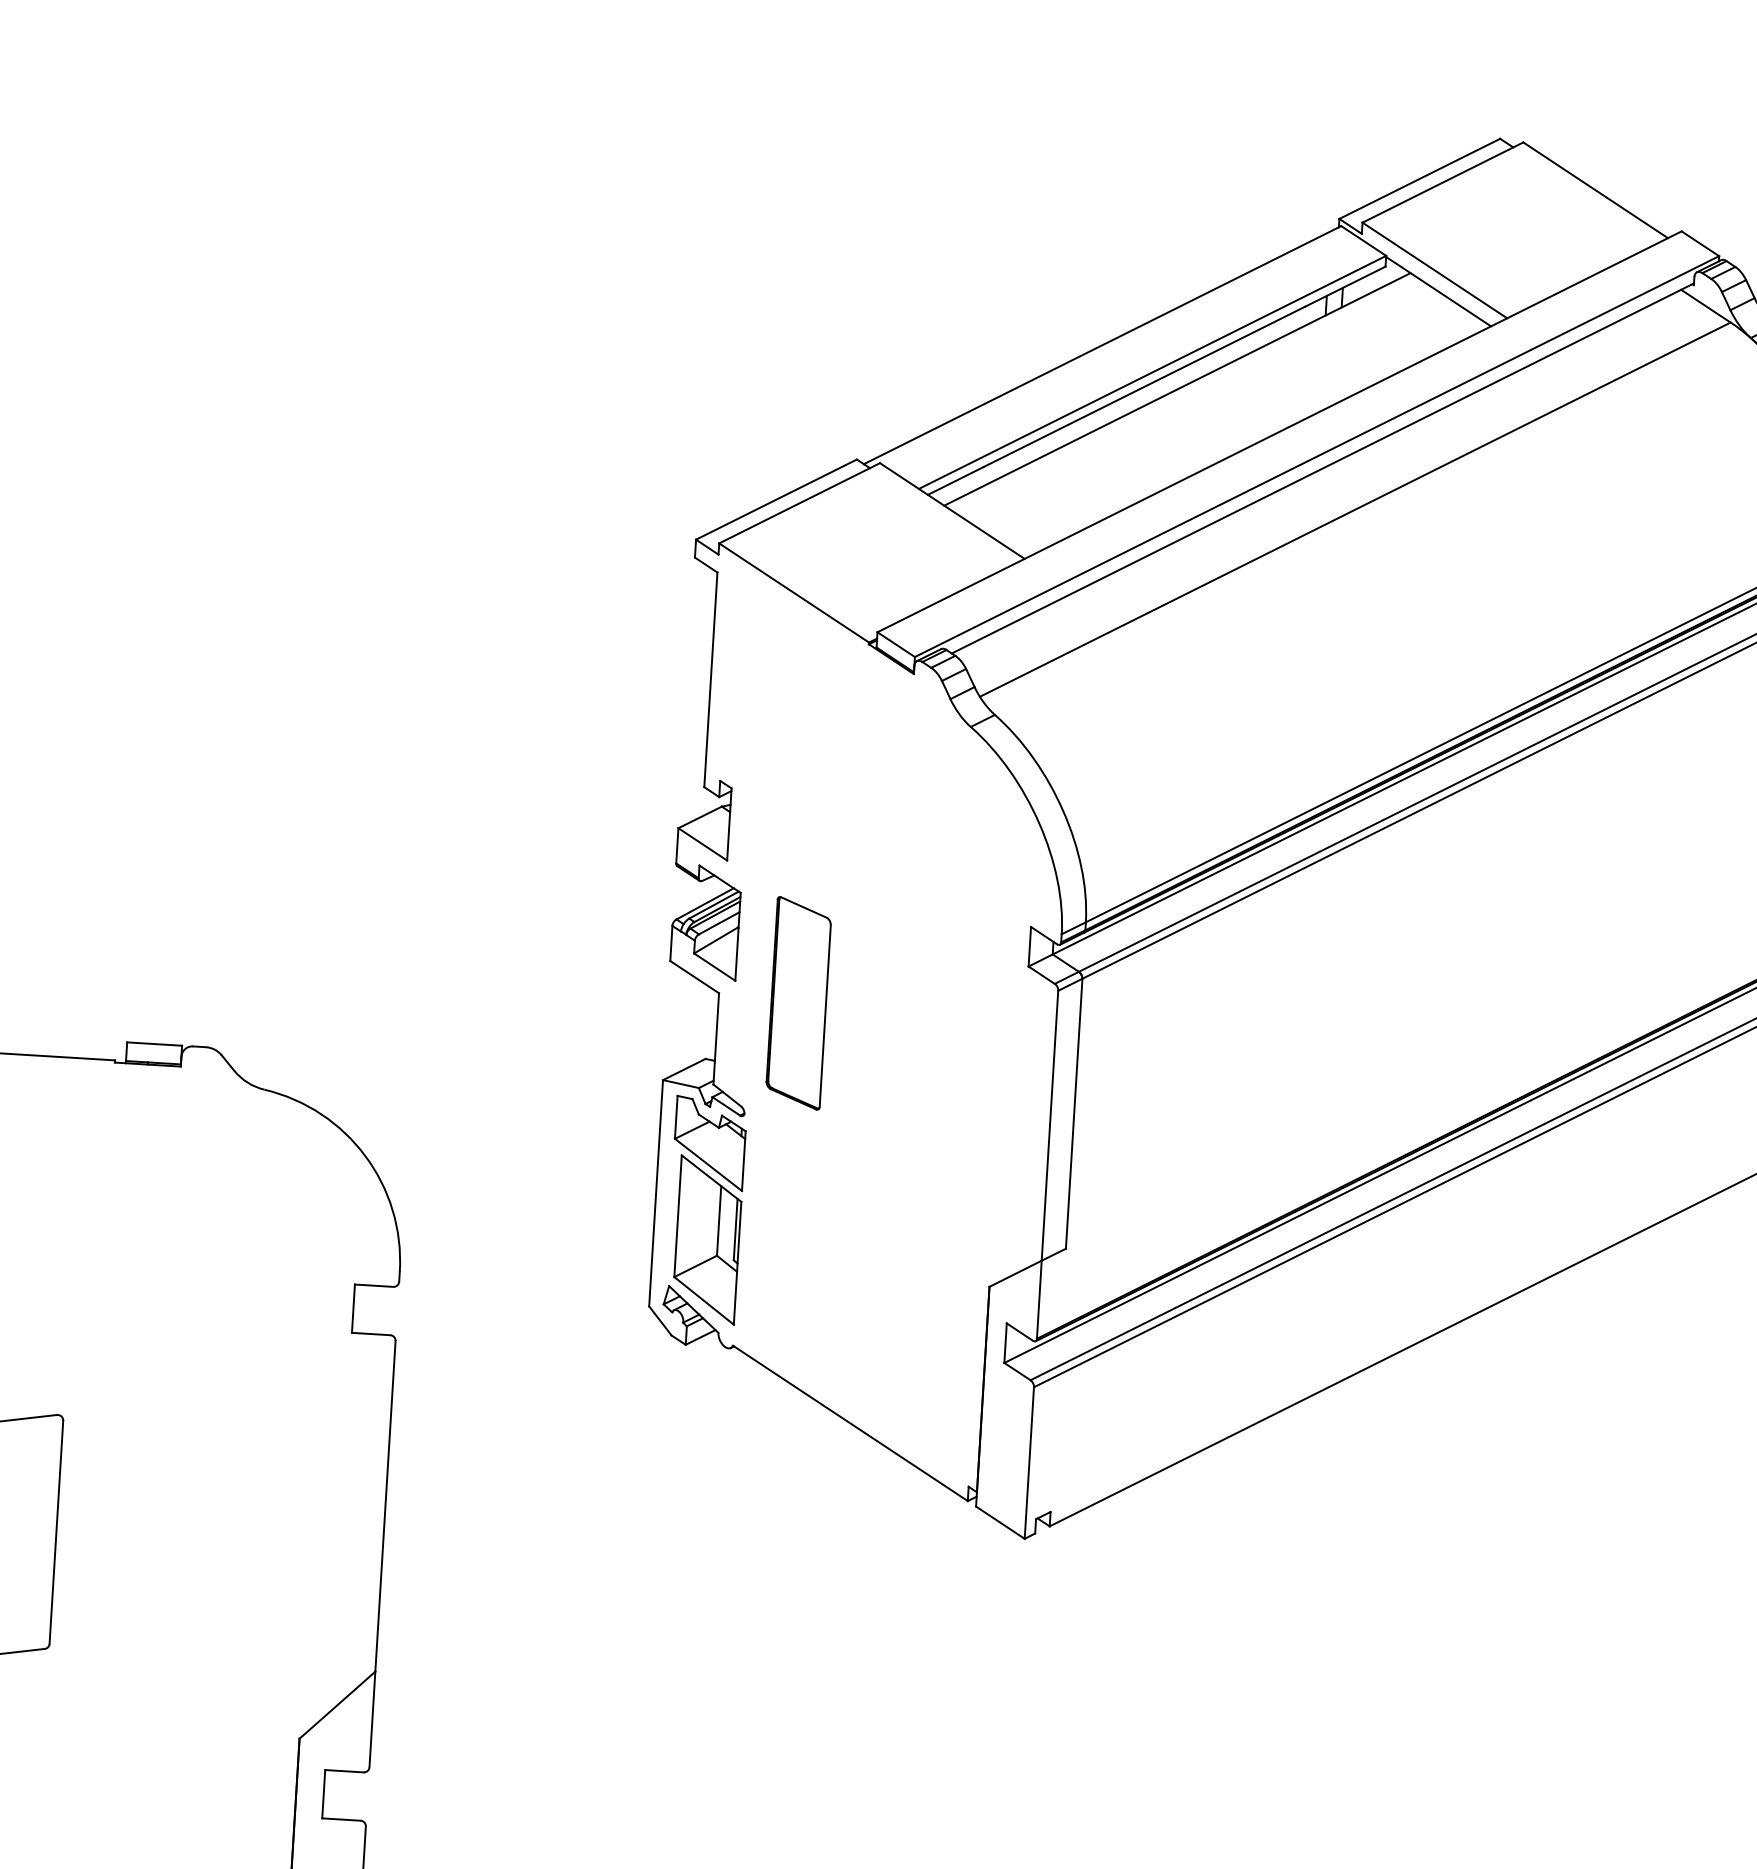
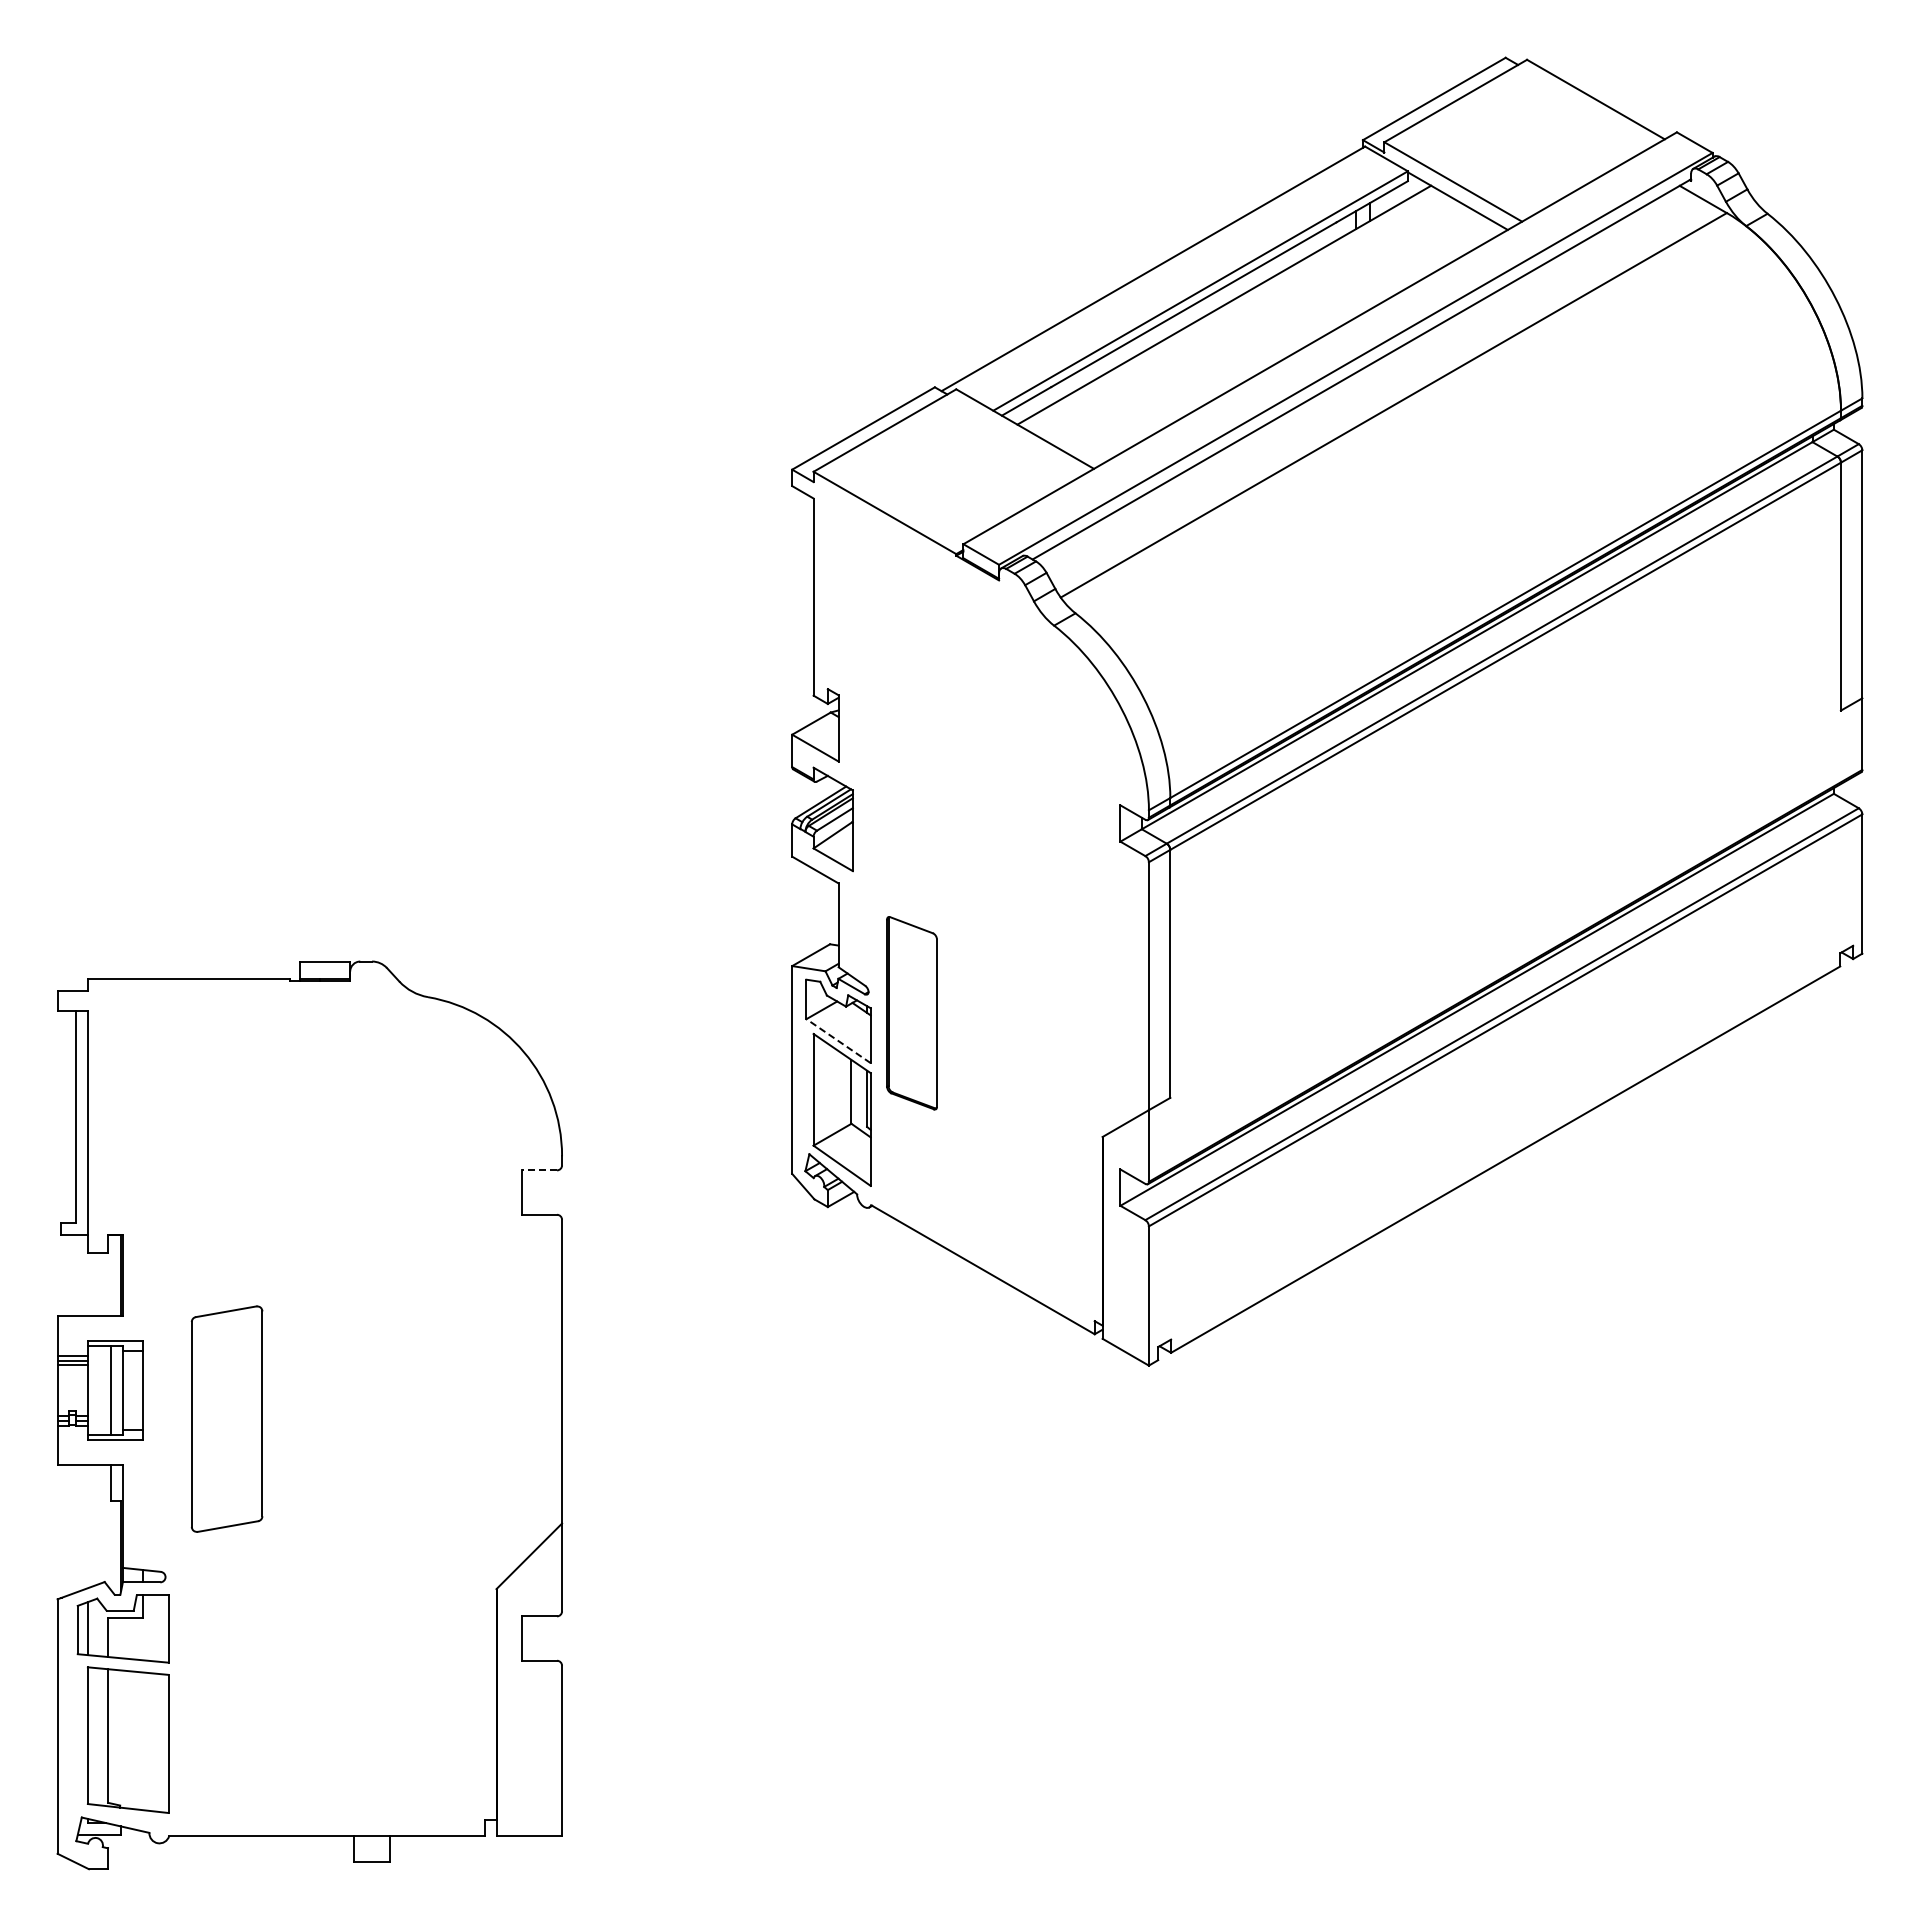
part: (798, 1003) -> (911, 1013), moved
line: (708, 1165) -> (838, 1041), solid -> dashed
line: (374, 1285) -> (539, 1170), solid -> dashed

